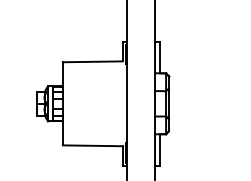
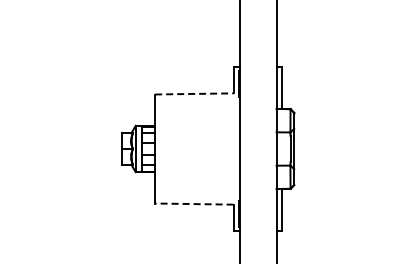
line: (92, 61) -> (194, 93), solid -> dashed
line: (92, 146) -> (193, 204), solid -> dashed

